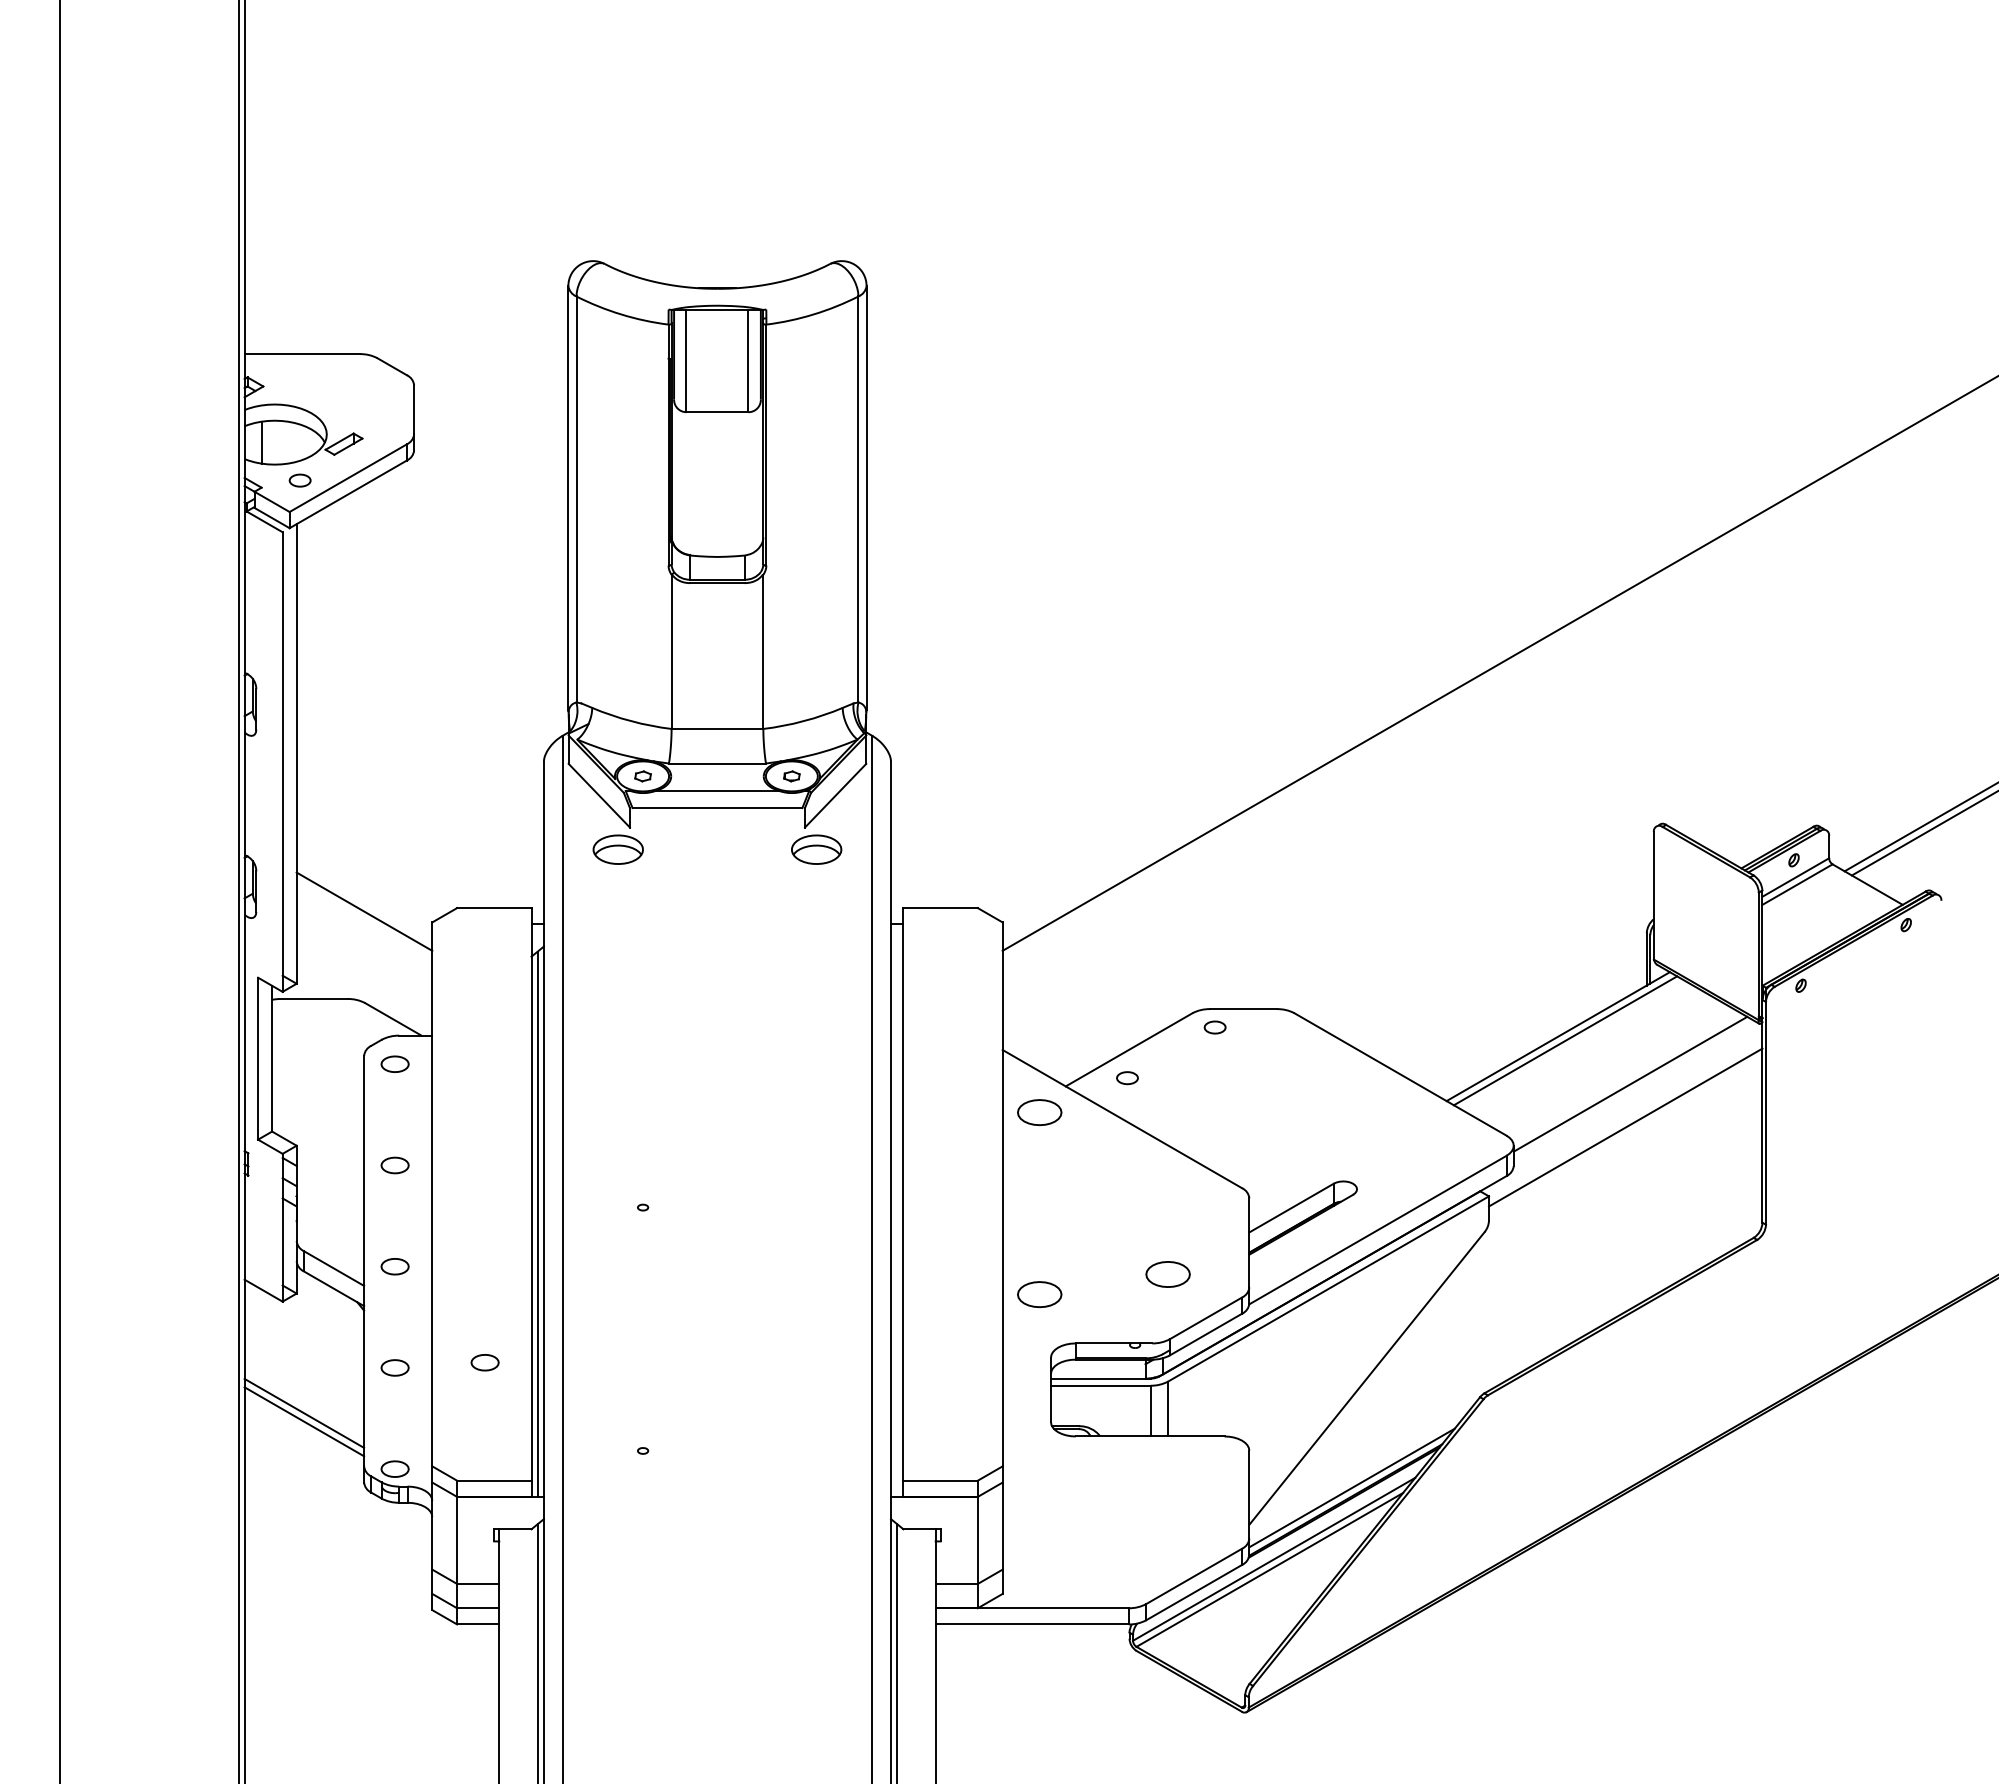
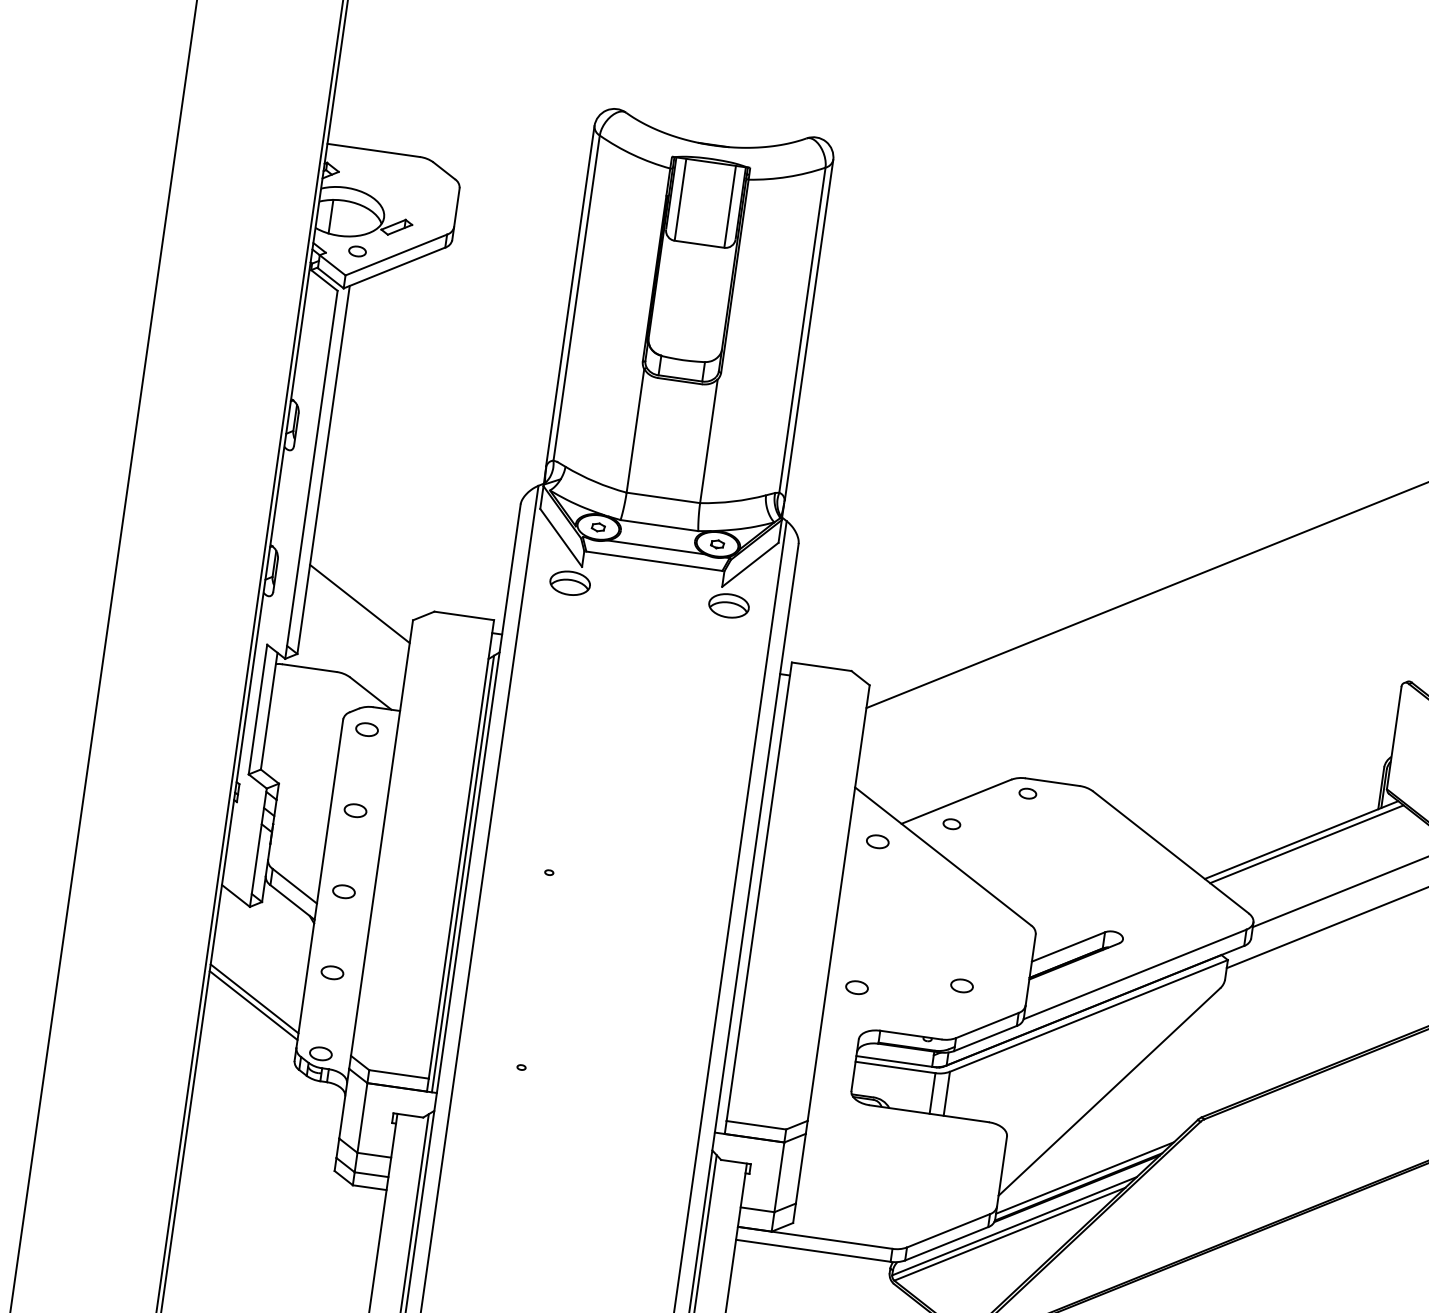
part: (1039, 1112) -> (877, 841), size x0.62
part: (1167, 1273) -> (961, 985), size x0.62
part: (1039, 1294) -> (856, 987), size x0.62
part: (484, 1362) -> (404, 978), removed

